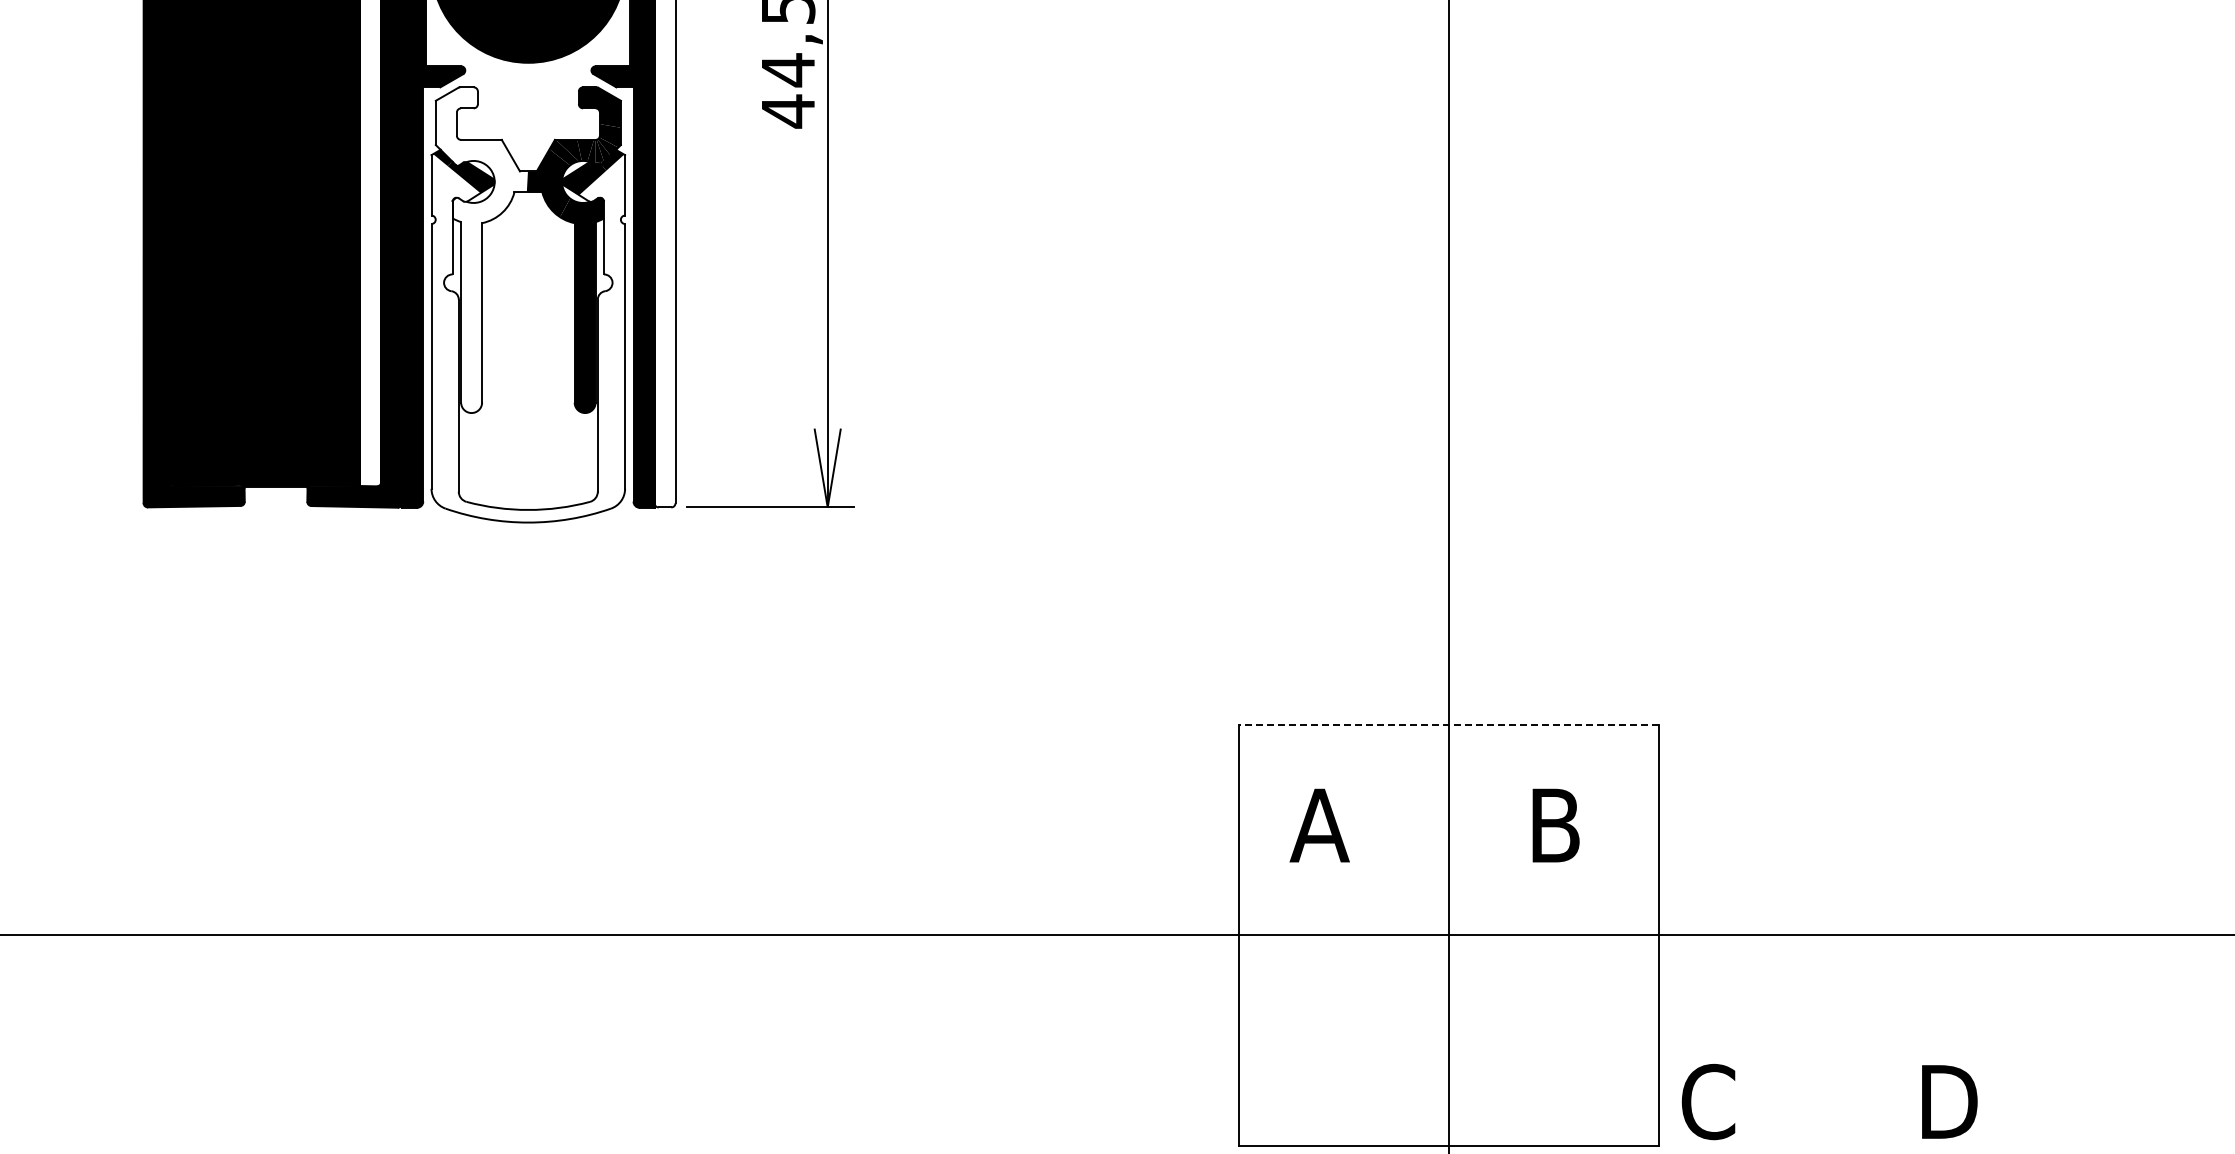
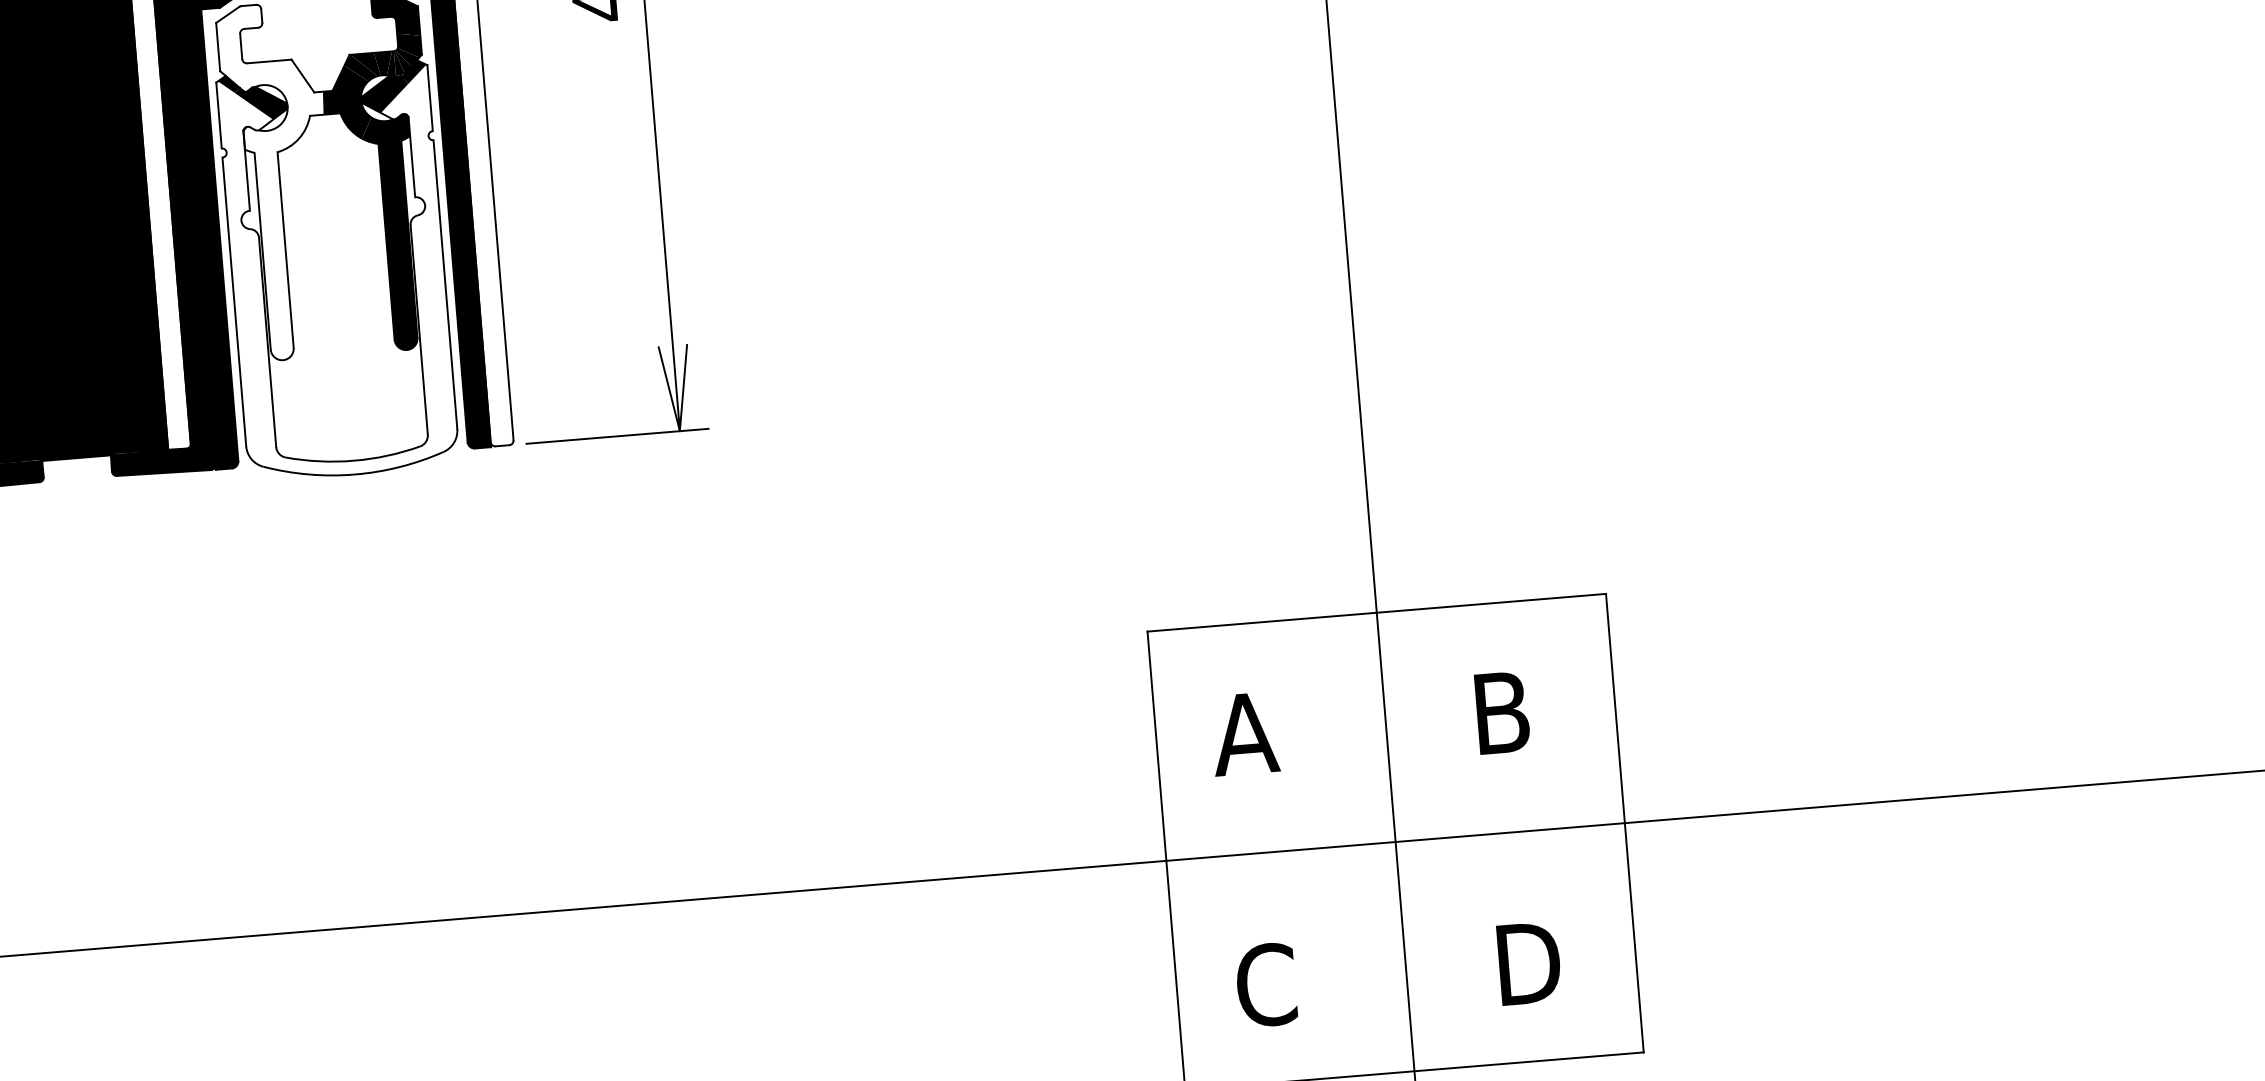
line: (1448, 725) -> (1376, 613), dashed -> solid
text: (1829, 1102) -> (1398, 974), moved

